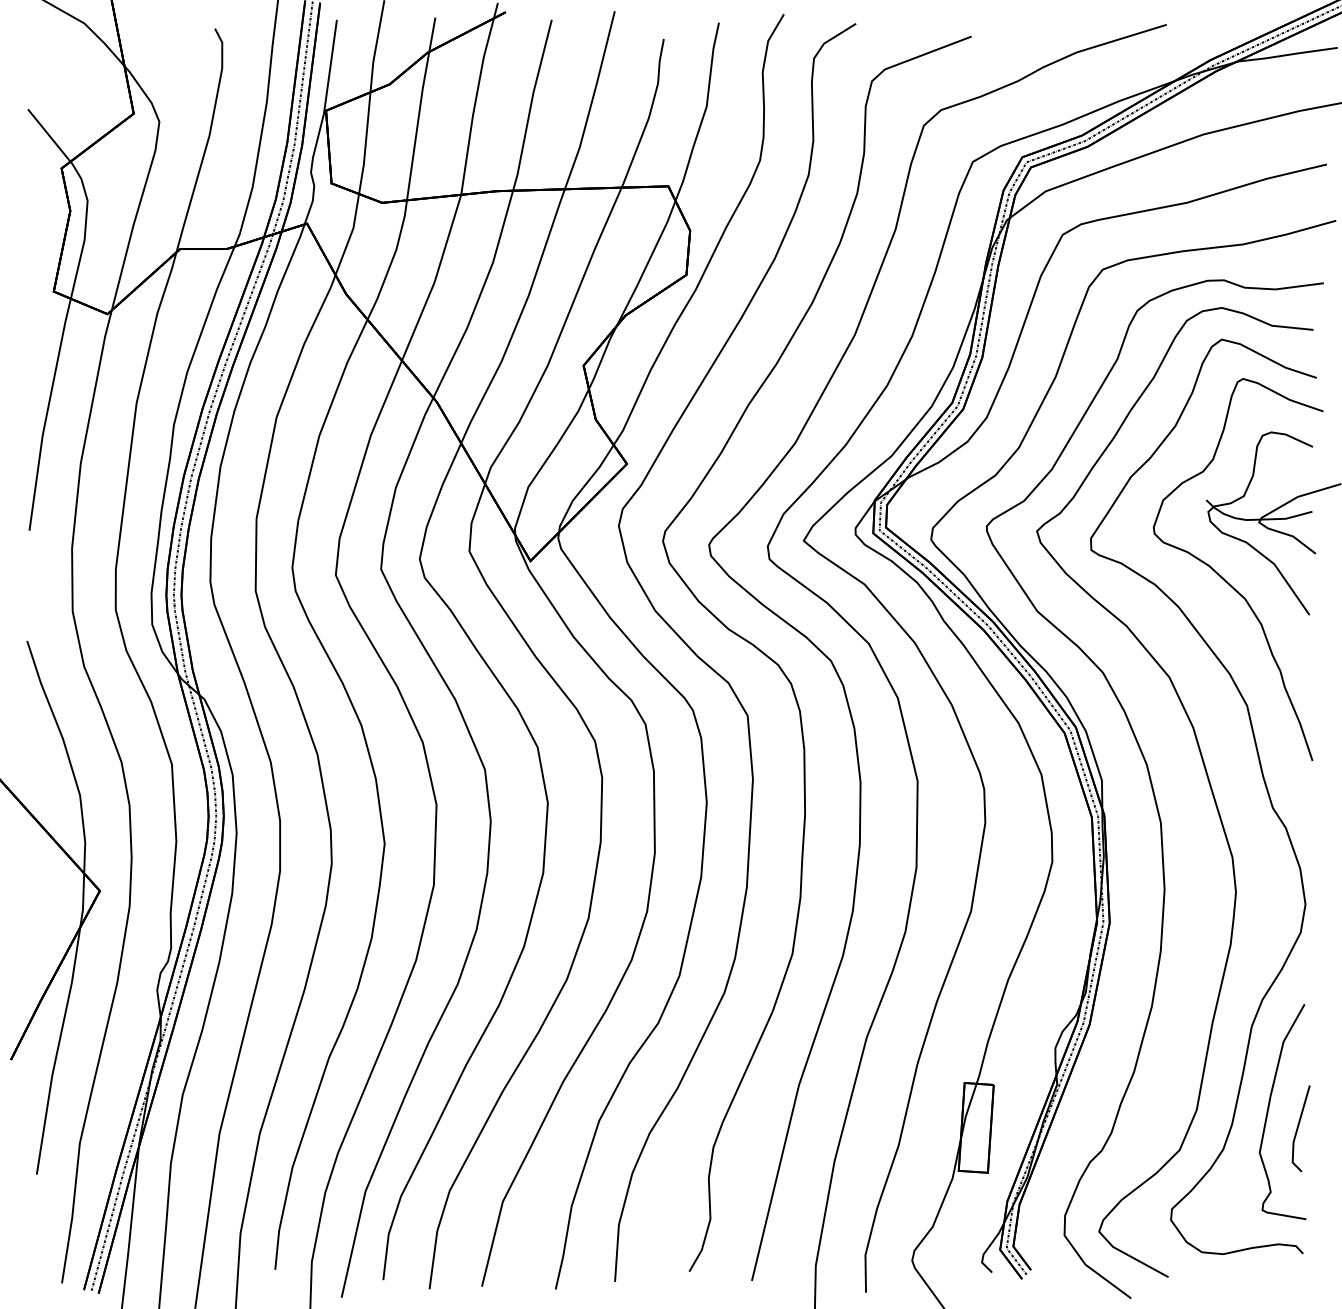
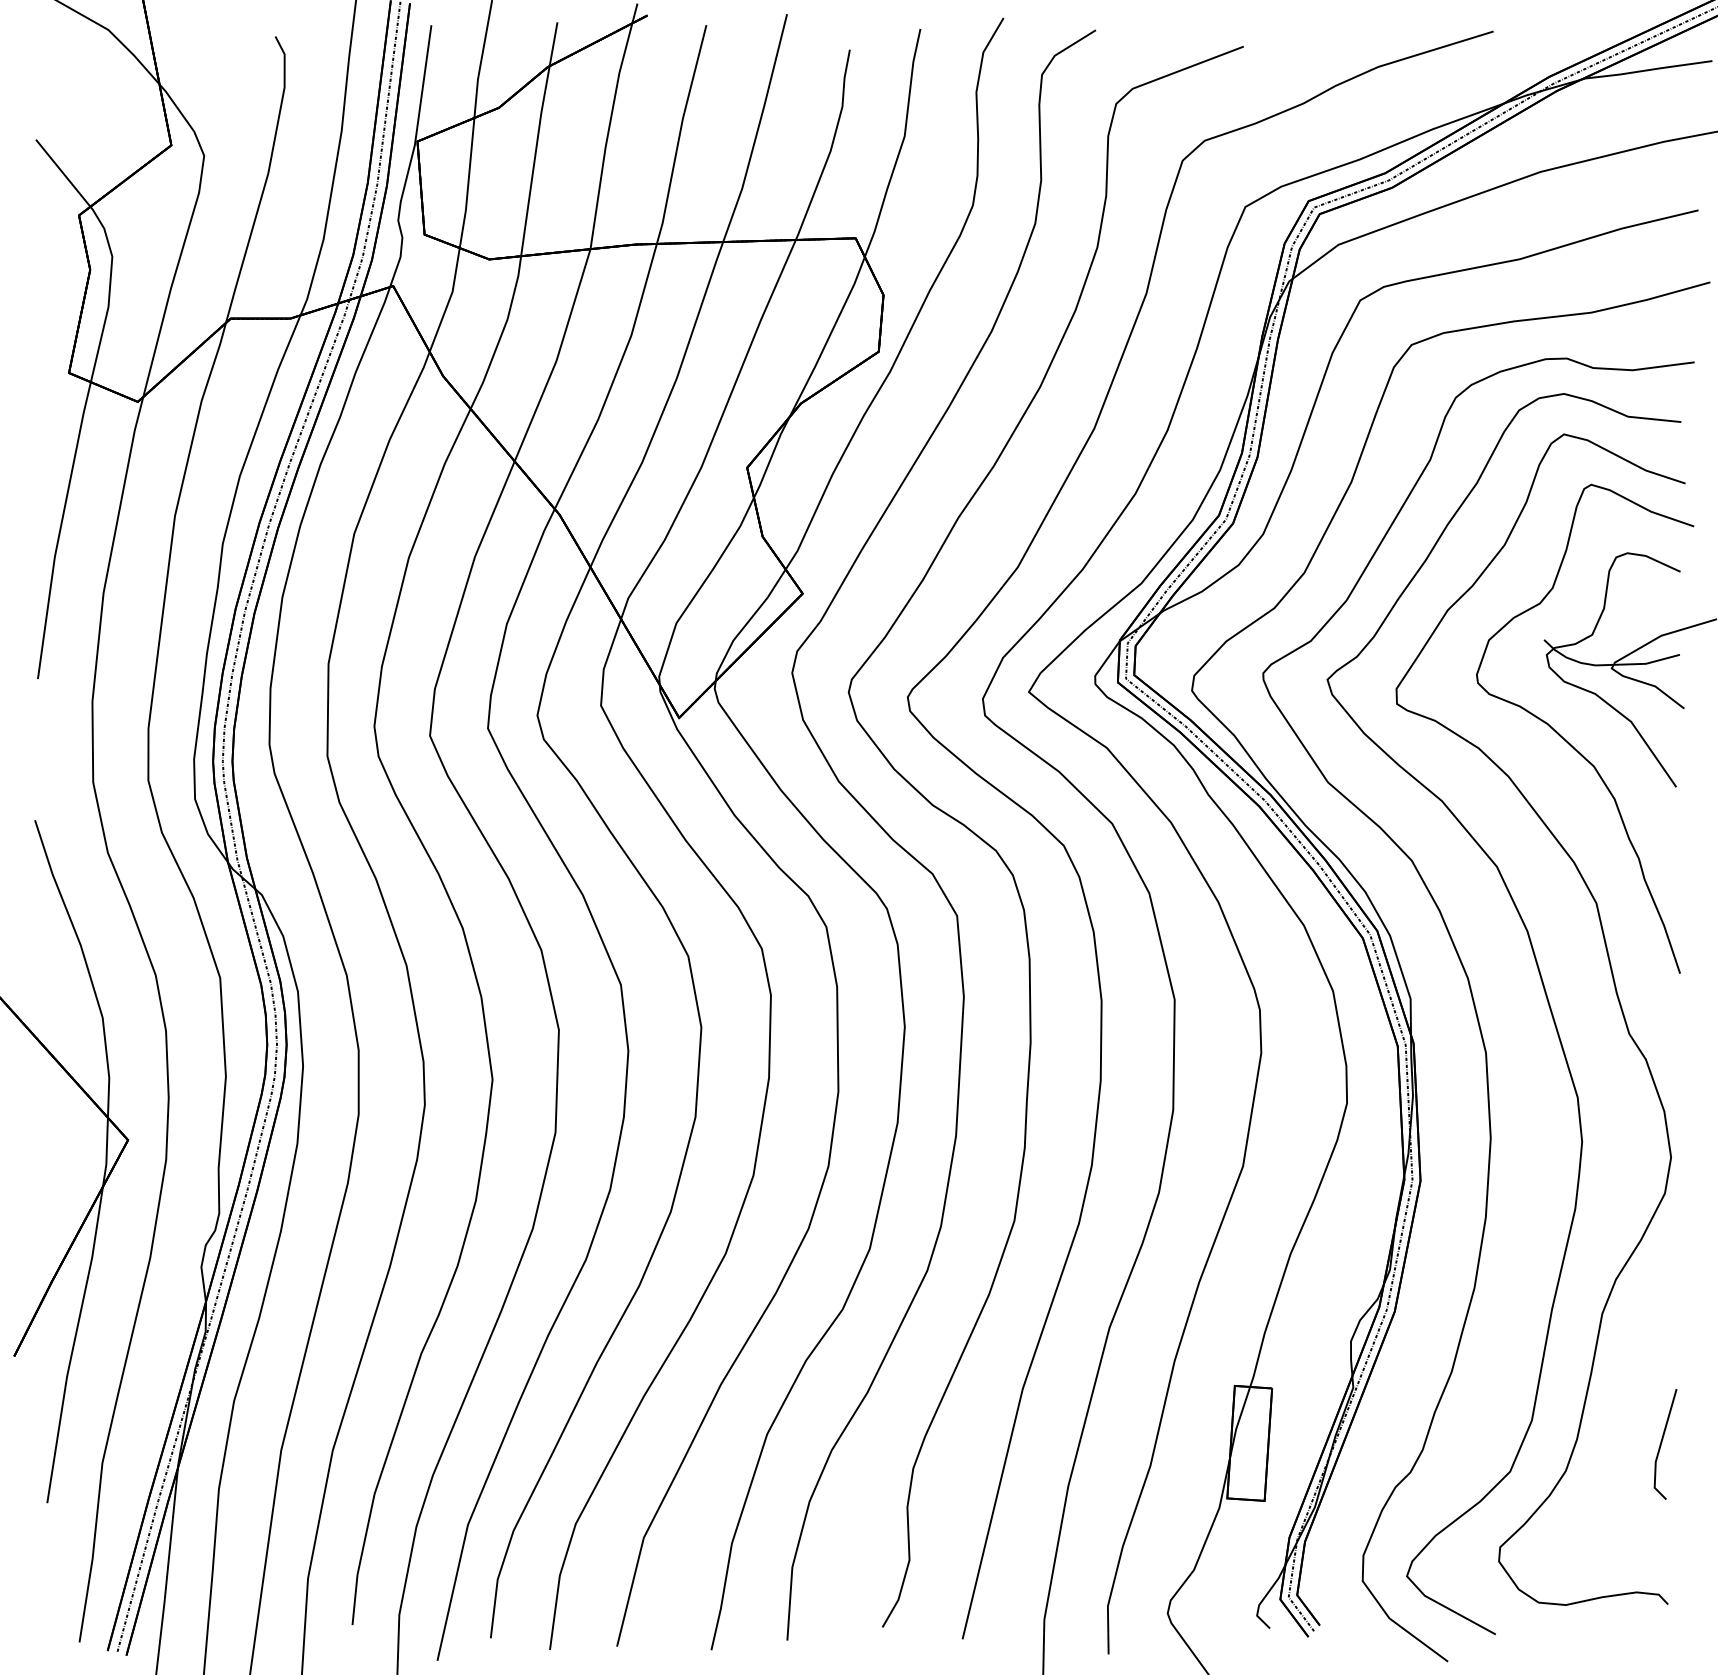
curve: (1269, 1108) -> (1625, 1418), removed

